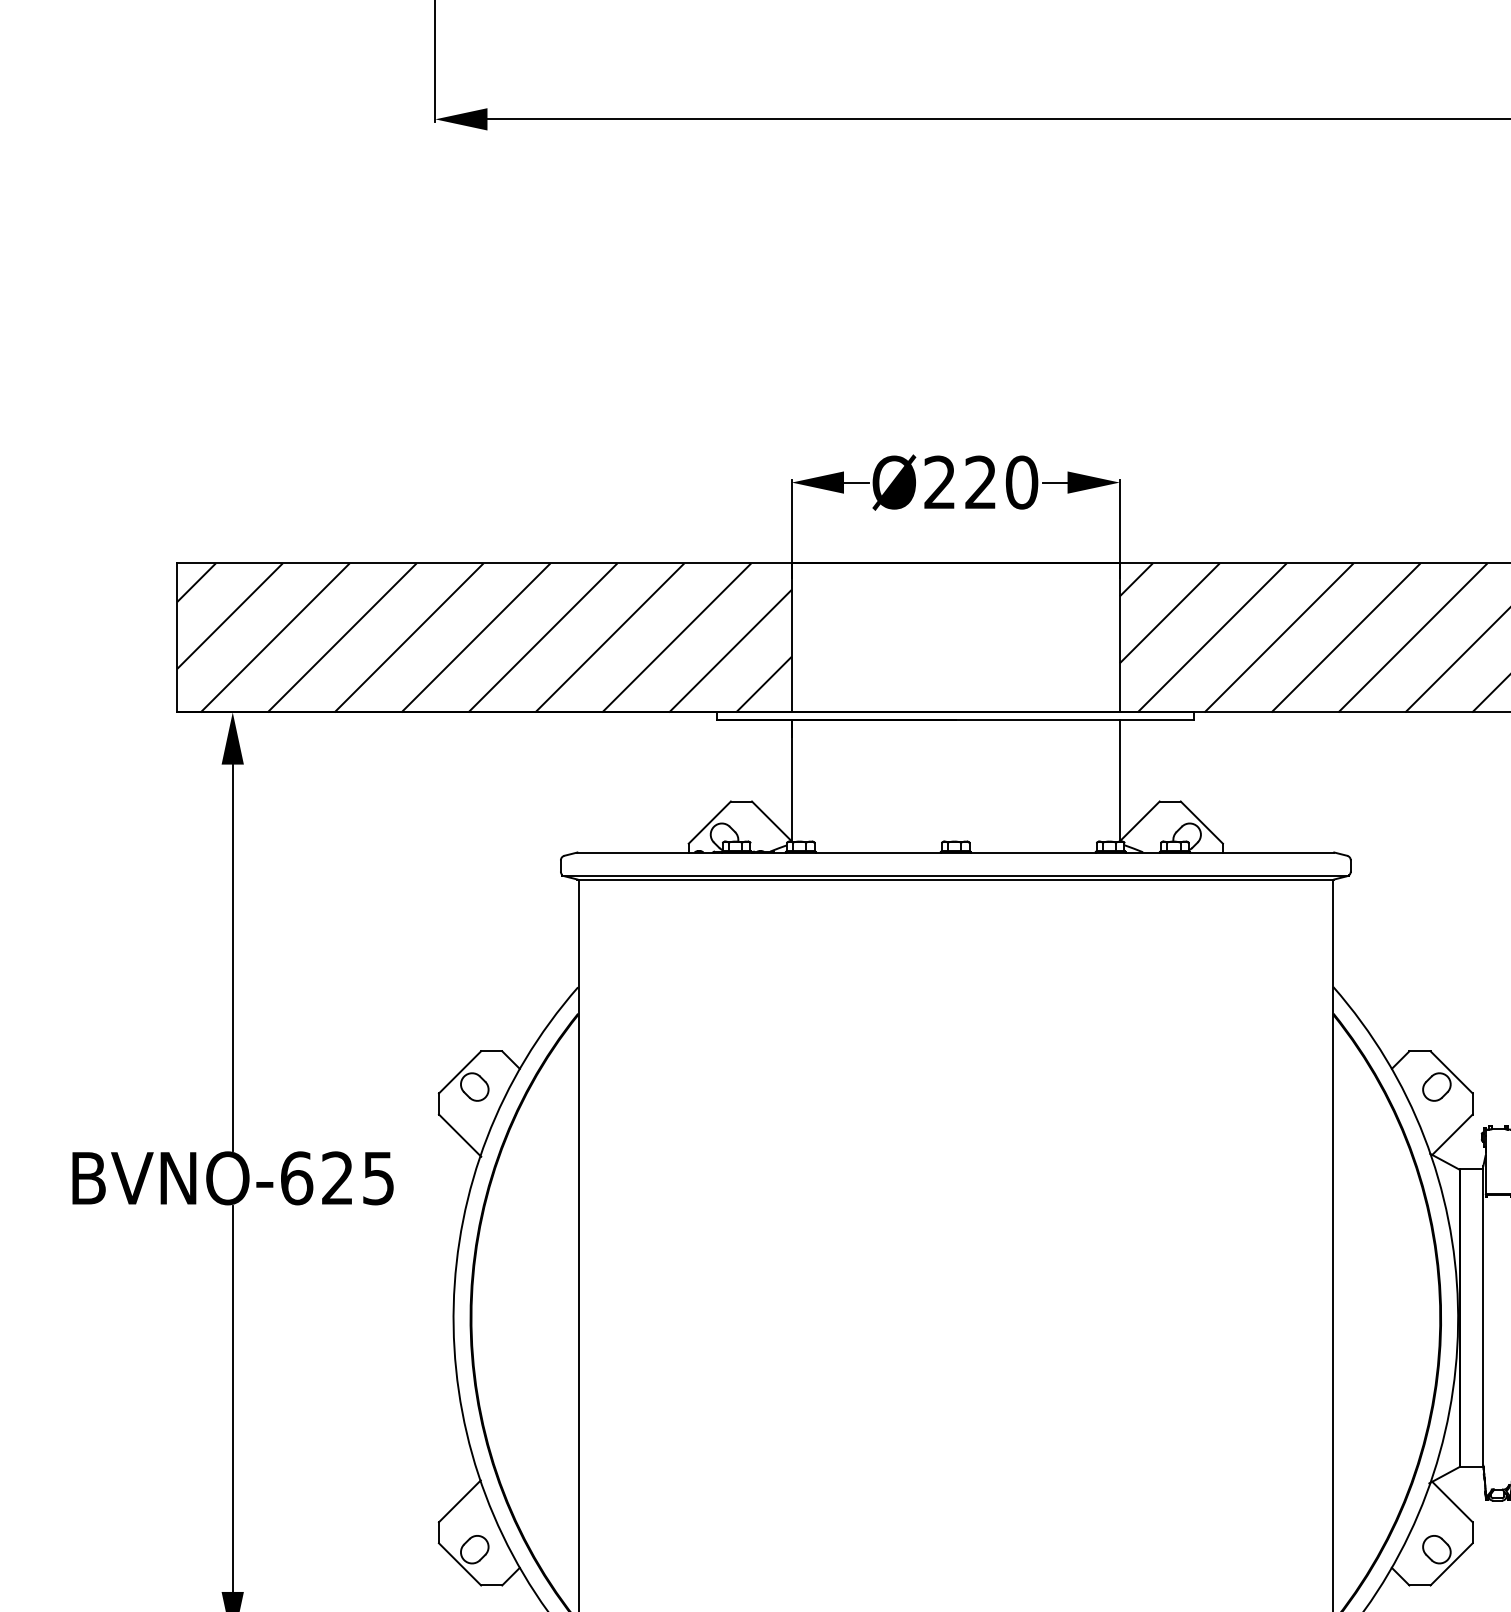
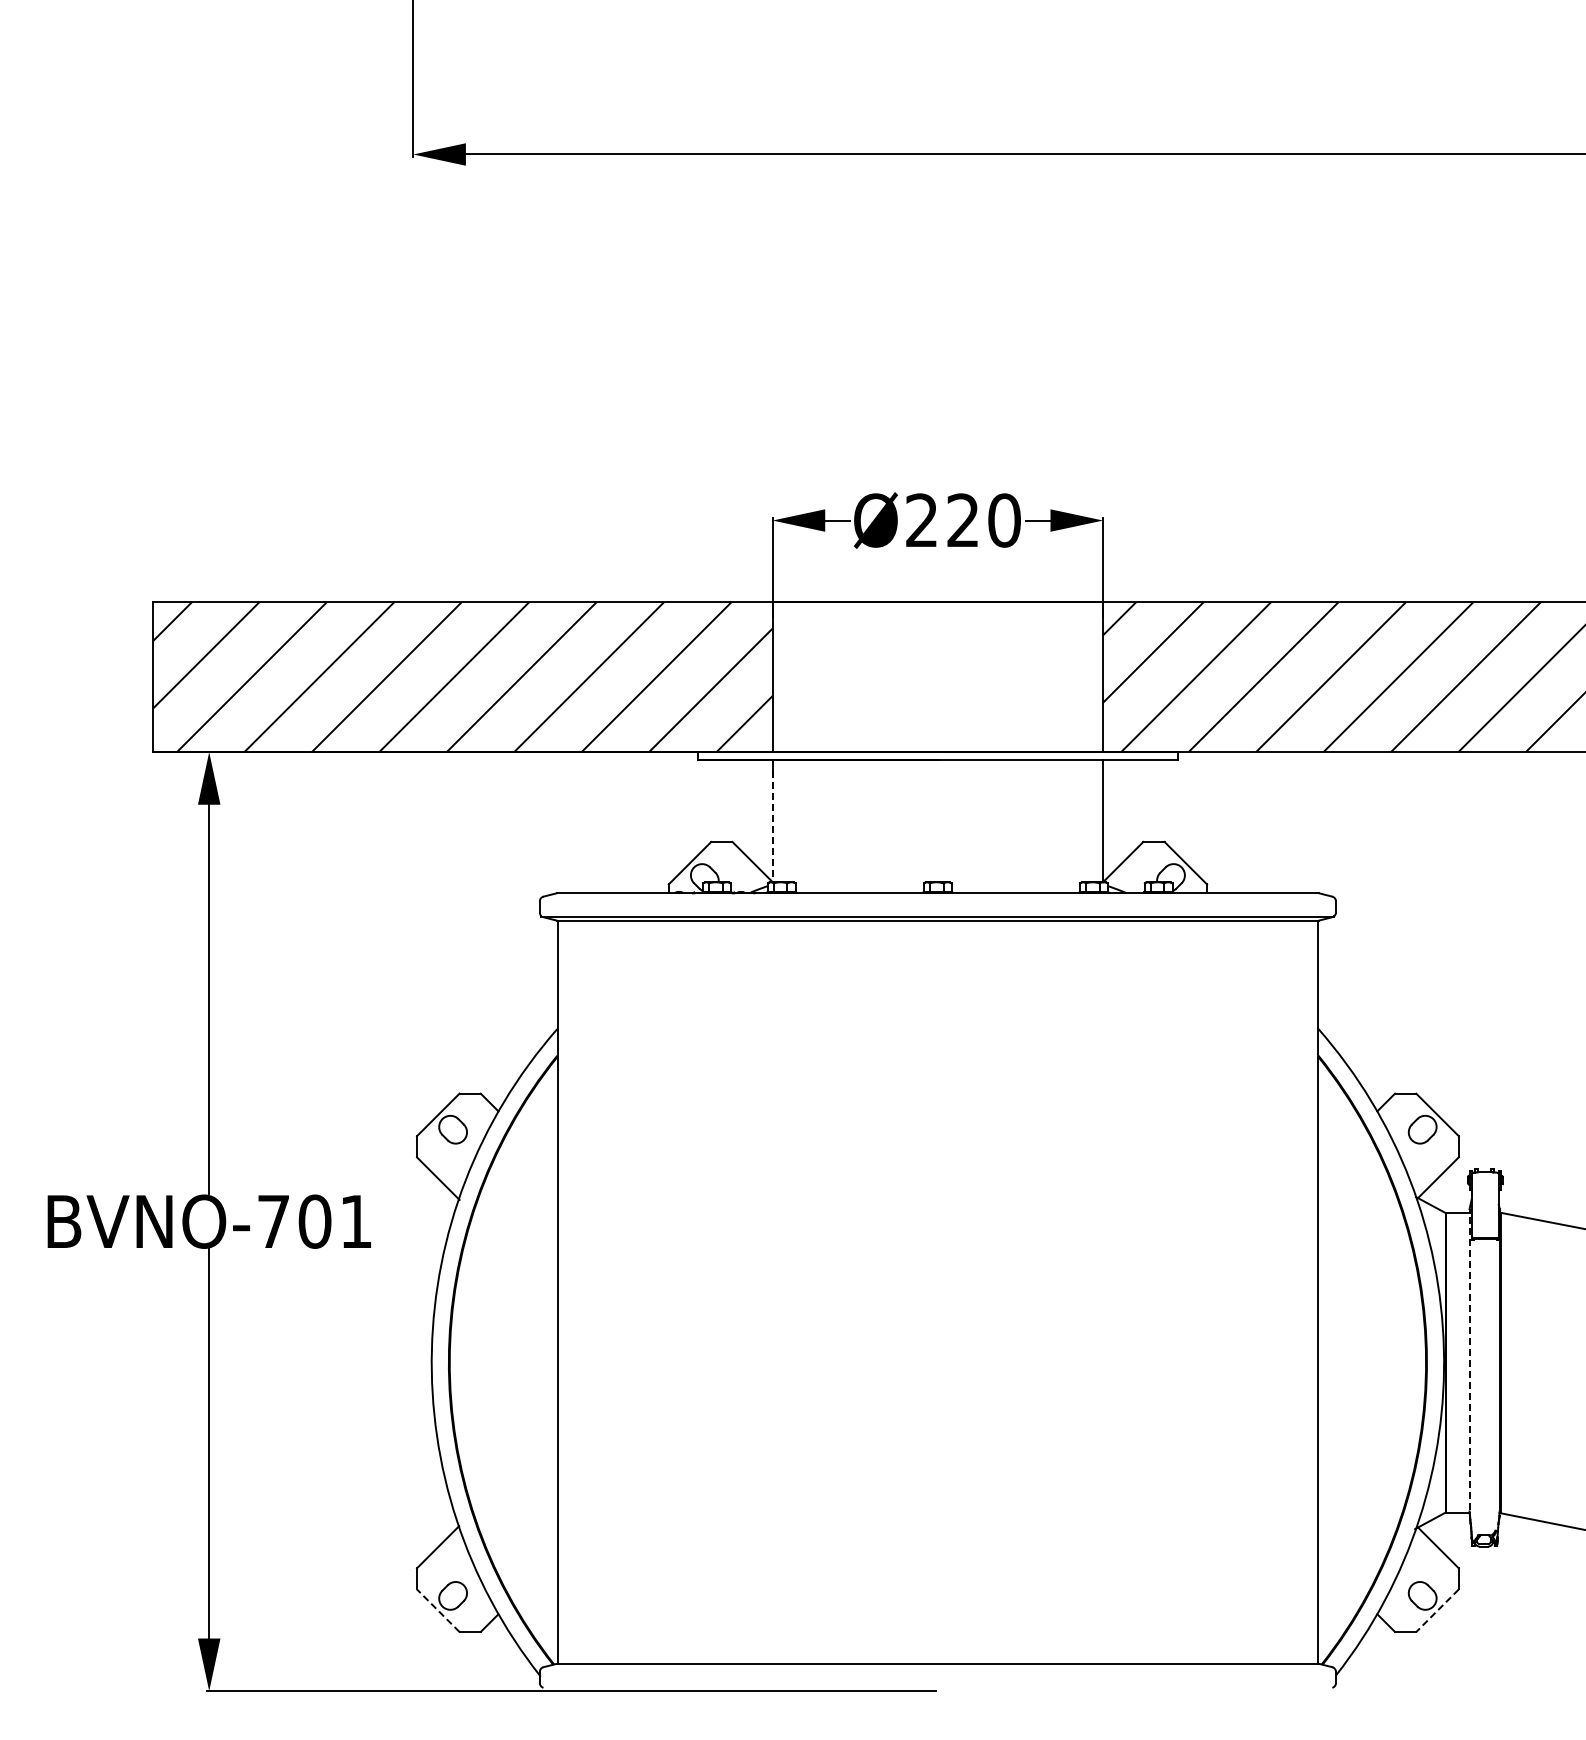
line: (791, 781) -> (772, 821), solid -> dashed
text: (337, 1178) -> (314, 1221), BVNO-625 -> BVNO-701
line: (1483, 1315) -> (1469, 1359), solid -> dashed
line: (459, 1564) -> (437, 1610), solid -> dashed
line: (1451, 1565) -> (1437, 1611), solid -> dashed

